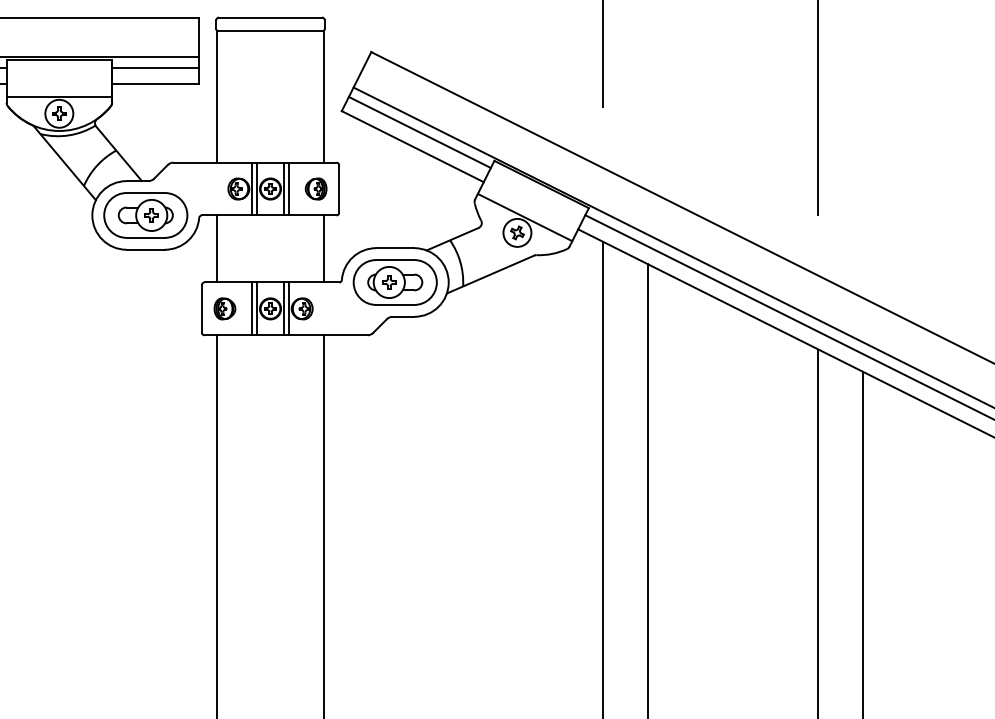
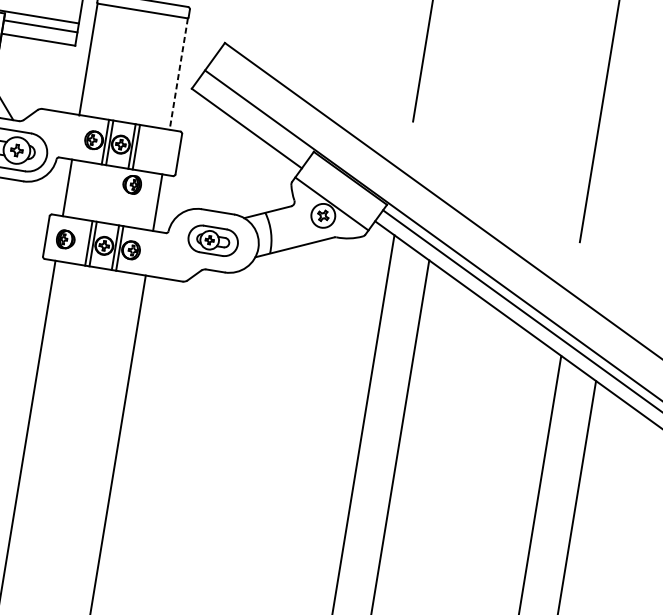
line: (324, 97) -> (179, 74), solid -> dashed
line: (419, 131) -> (254, 116), removed
part: (315, 188) -> (131, 184), moved
part: (394, 282) -> (212, 240), size x0.7

